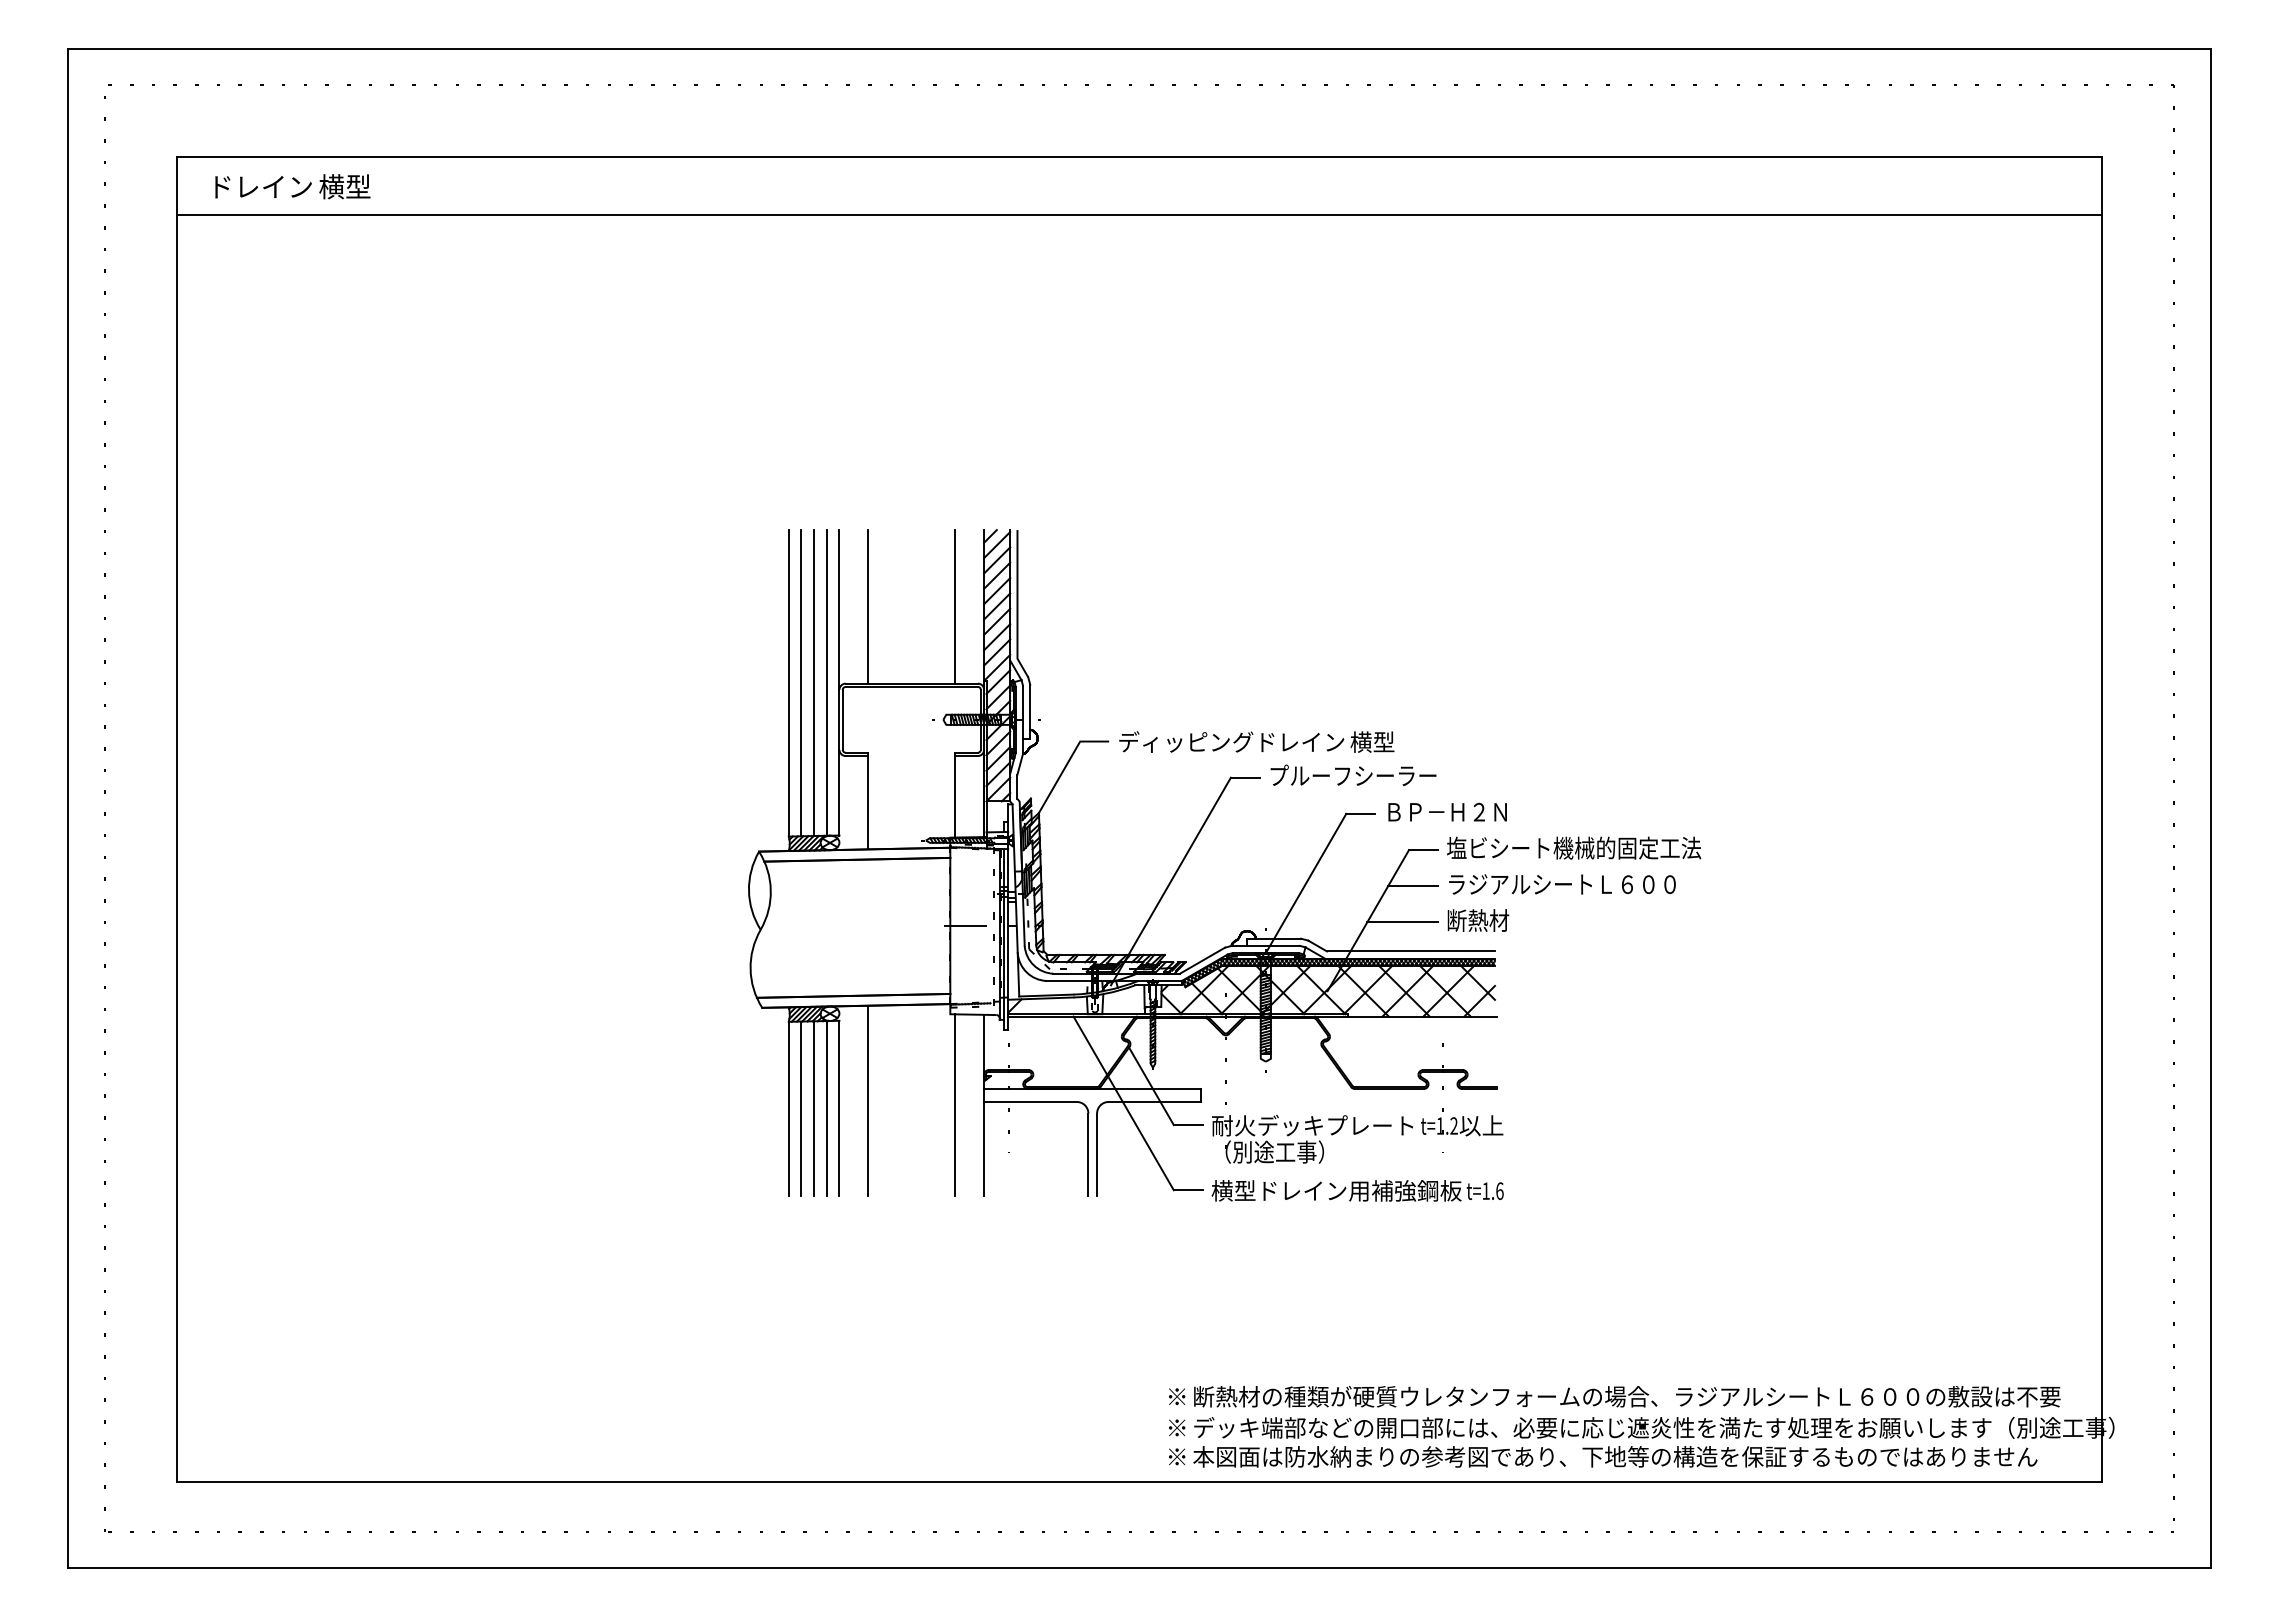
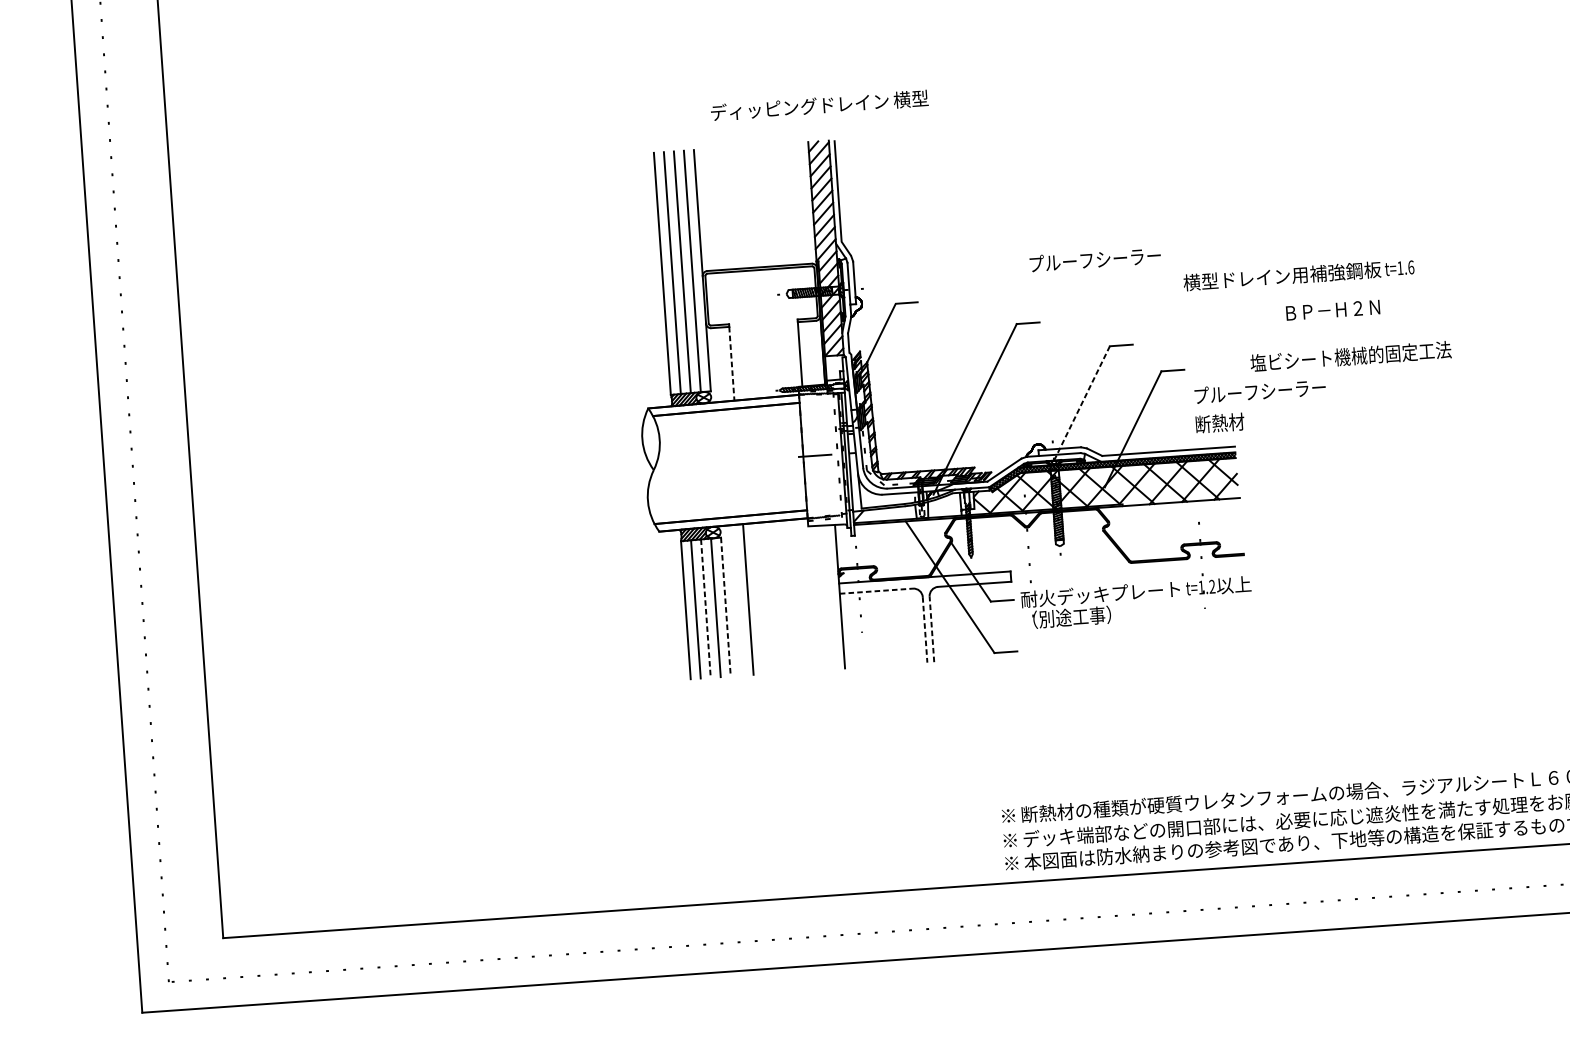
line: (868, 606) -> (721, 208), removed
line: (955, 606) -> (789, 204), removed
text: (1256, 741) -> (819, 105), moved
text: (1353, 774) -> (1095, 258), moved
line: (868, 802) -> (731, 363), solid -> dashed
text: (1447, 811) -> (1332, 309), moved
text: (1574, 847) -> (1351, 356), moved
line: (1306, 883) -> (1082, 403), solid -> dashed
text: (1561, 883) -> (1283, 389), ラジアルシートＬ６００ -> プルーフシーラー
line: (1412, 886) -> (1166, 399), removed
line: (1402, 922) -> (1160, 428), removed
line: (1031, 1101) -> (877, 590), solid -> dashed
line: (955, 1105) -> (817, 598), removed
line: (814, 1108) -> (706, 608), solid -> dashed
line: (839, 1108) -> (725, 606), solid -> dashed
line: (1097, 1154) -> (932, 628), solid -> dashed
line: (1088, 1155) -> (925, 630), solid -> dashed
text: (1357, 1190) -> (1298, 274), moved

